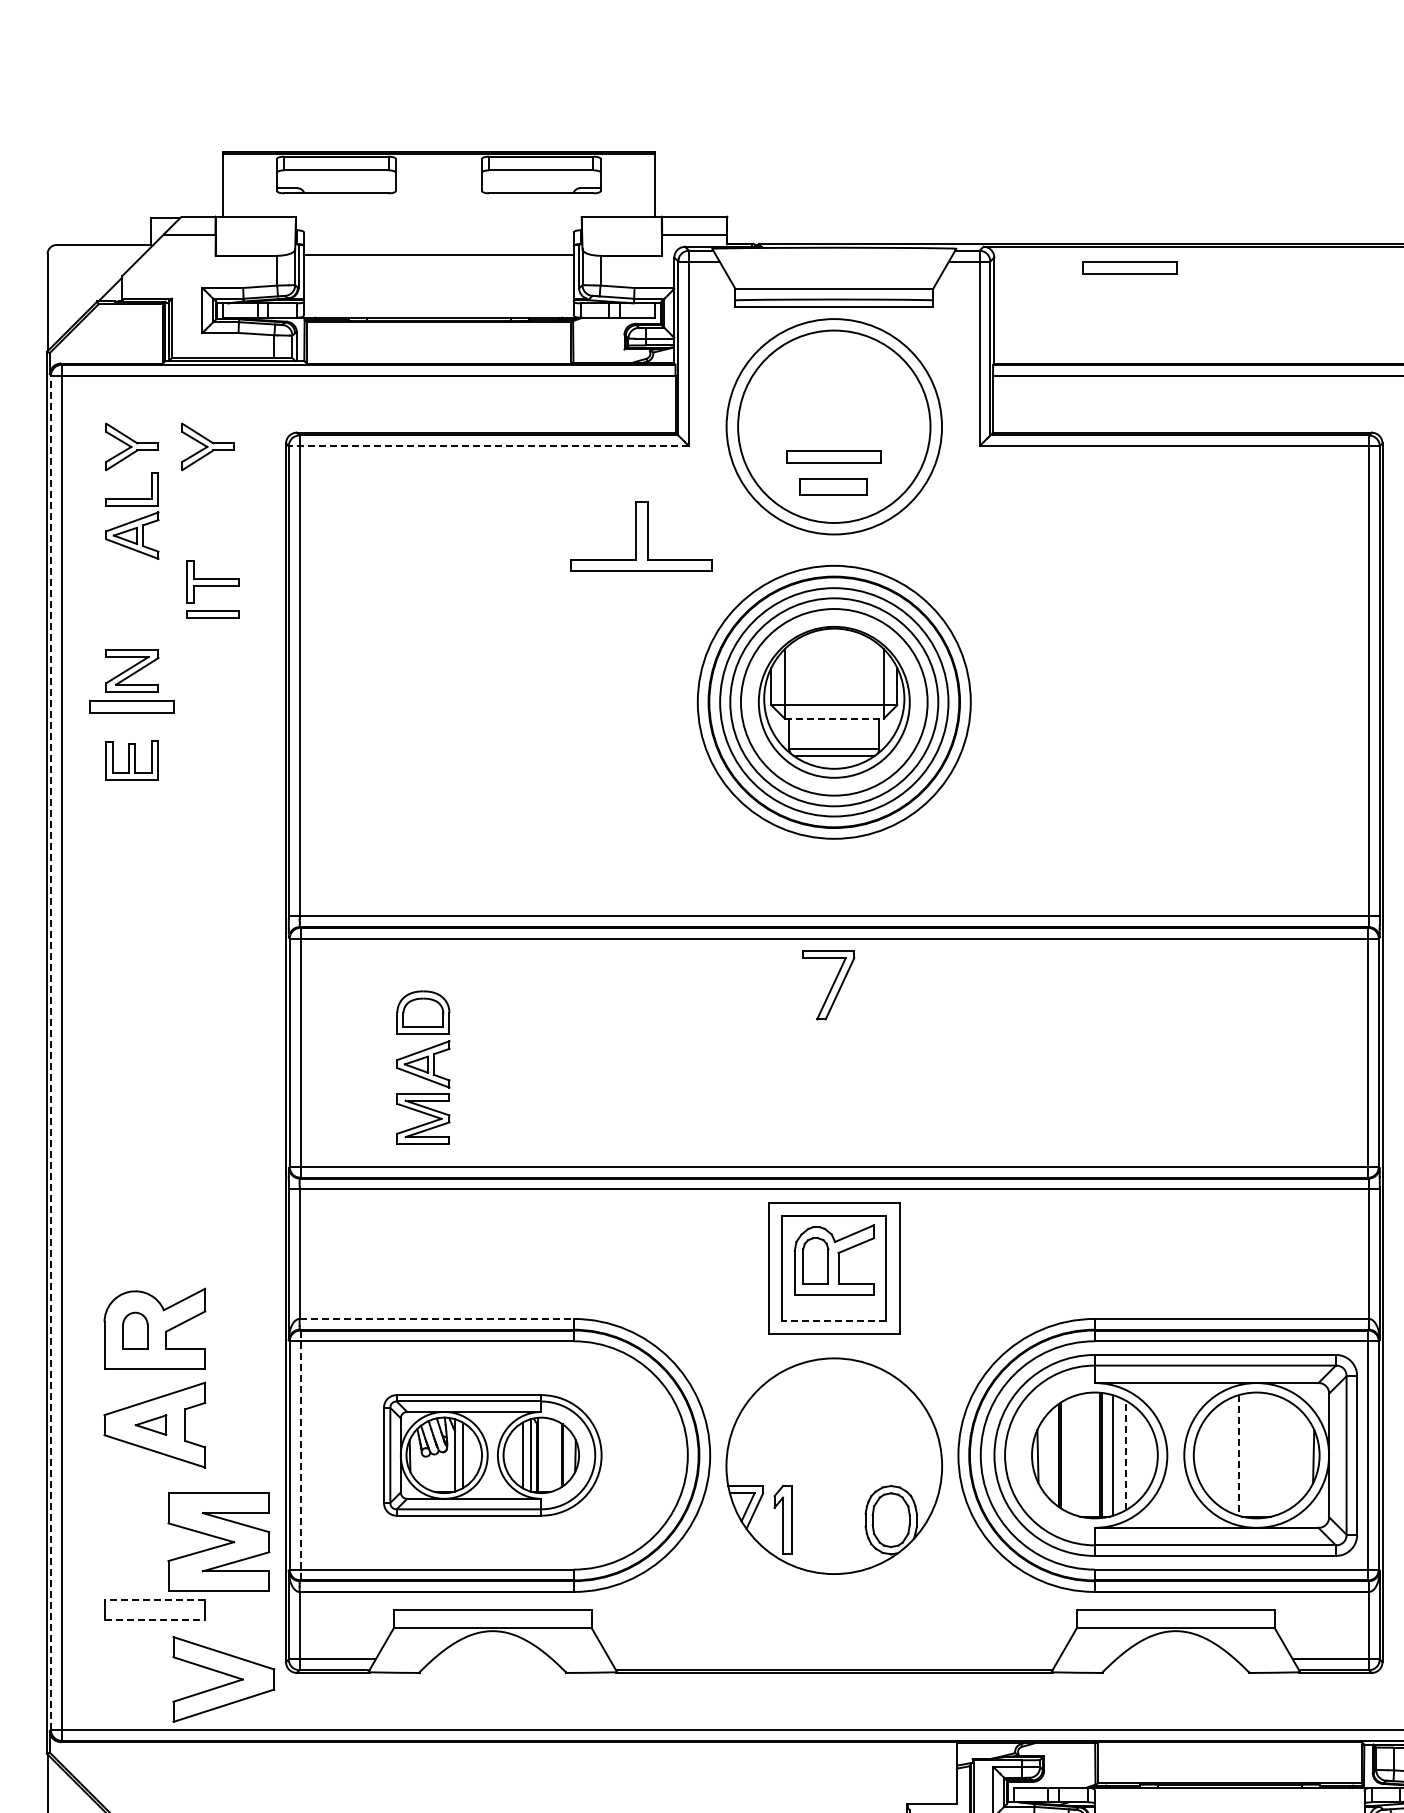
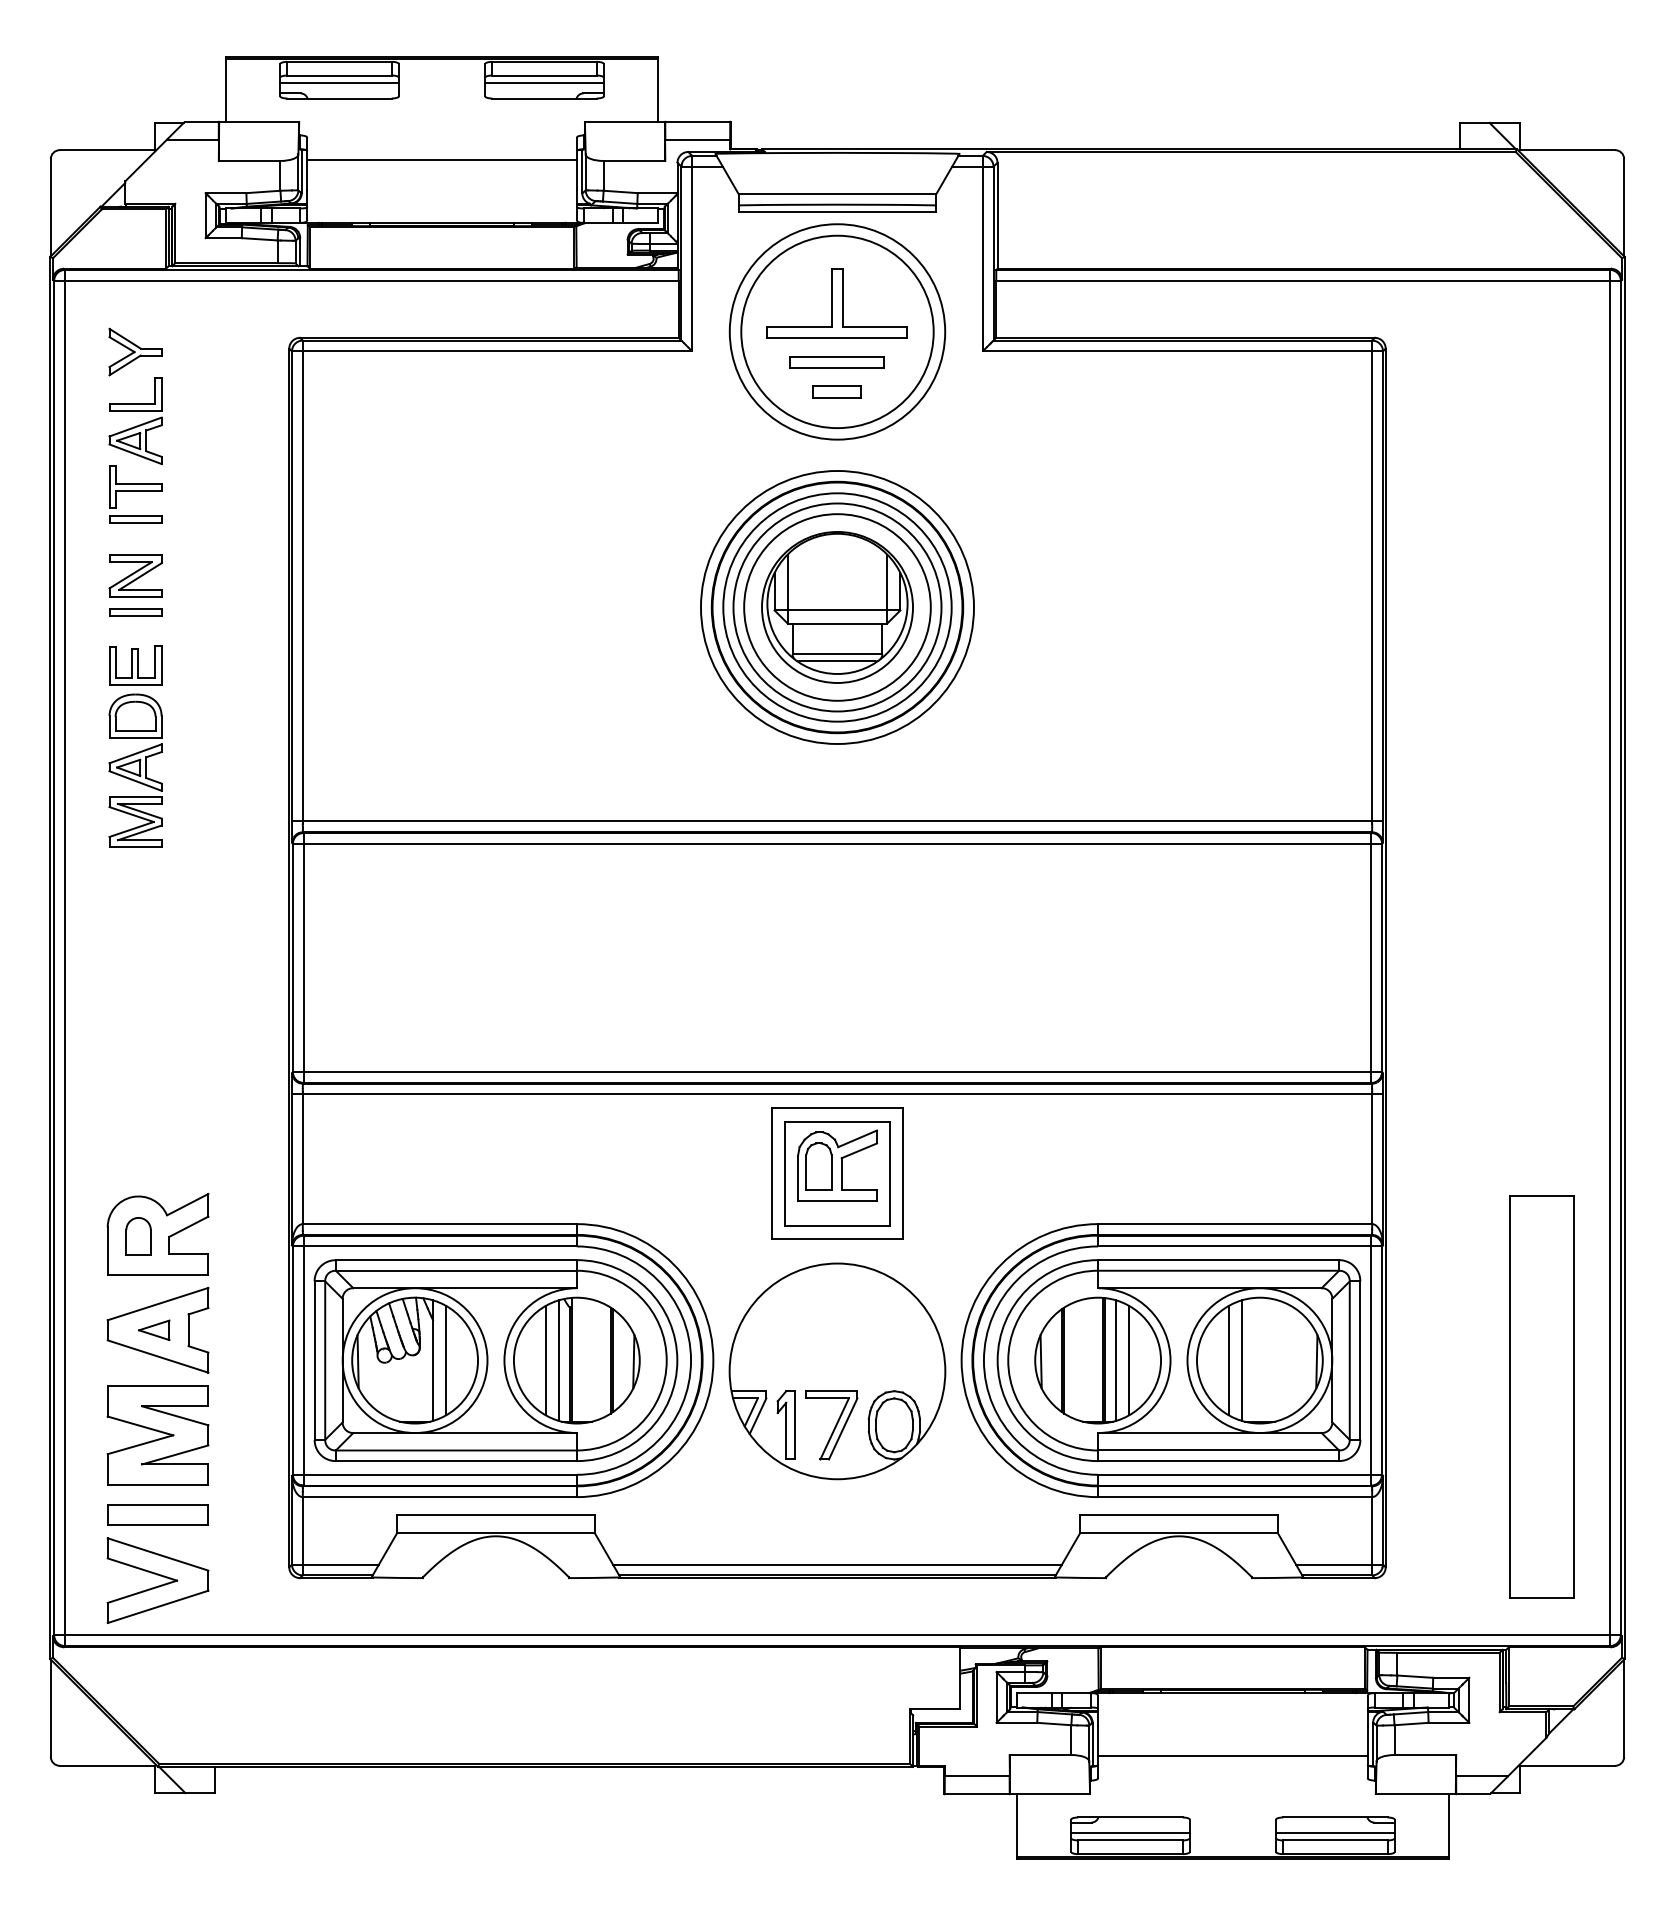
line: (336, 177) -> (339, 82), added
line: (541, 177) -> (544, 82), added
part: (1129, 268) -> (1132, 173), removed
part: (208, 446) -> (211, 351), removed
line: (488, 446) -> (491, 351), dashed -> solid
part: (833, 486) -> (836, 391), size x0.71
part: (641, 536) -> (836, 303), moved
part: (213, 589) -> (135, 494), moved
part: (132, 707) -> (135, 612), size x0.62
line: (834, 718) -> (837, 623), dashed -> solid
part: (828, 985) -> (831, 1425), moved
line: (51, 1052) -> (54, 957), dashed -> solid
part: (423, 1067) -> (135, 770), moved
line: (437, 1319) -> (440, 1224), dashed -> solid
line: (834, 1320) -> (837, 1225), dashed -> solid
line: (300, 1455) -> (303, 1360), dashed -> solid
part: (492, 1455) -> (495, 1360), size x1.67
line: (1126, 1455) -> (1129, 1360), dashed -> solid
line: (1225, 1455) -> (1228, 1360), added
line: (1238, 1456) -> (1241, 1361), dashed -> solid
part: (218, 1542) -> (157, 1435), moved
line: (154, 1599) -> (157, 1504), dashed -> solid
line: (155, 1619) -> (158, 1524), dashed -> solid
line: (834, 1659) -> (837, 1564), added
part: (223, 1679) -> (157, 1580), moved

